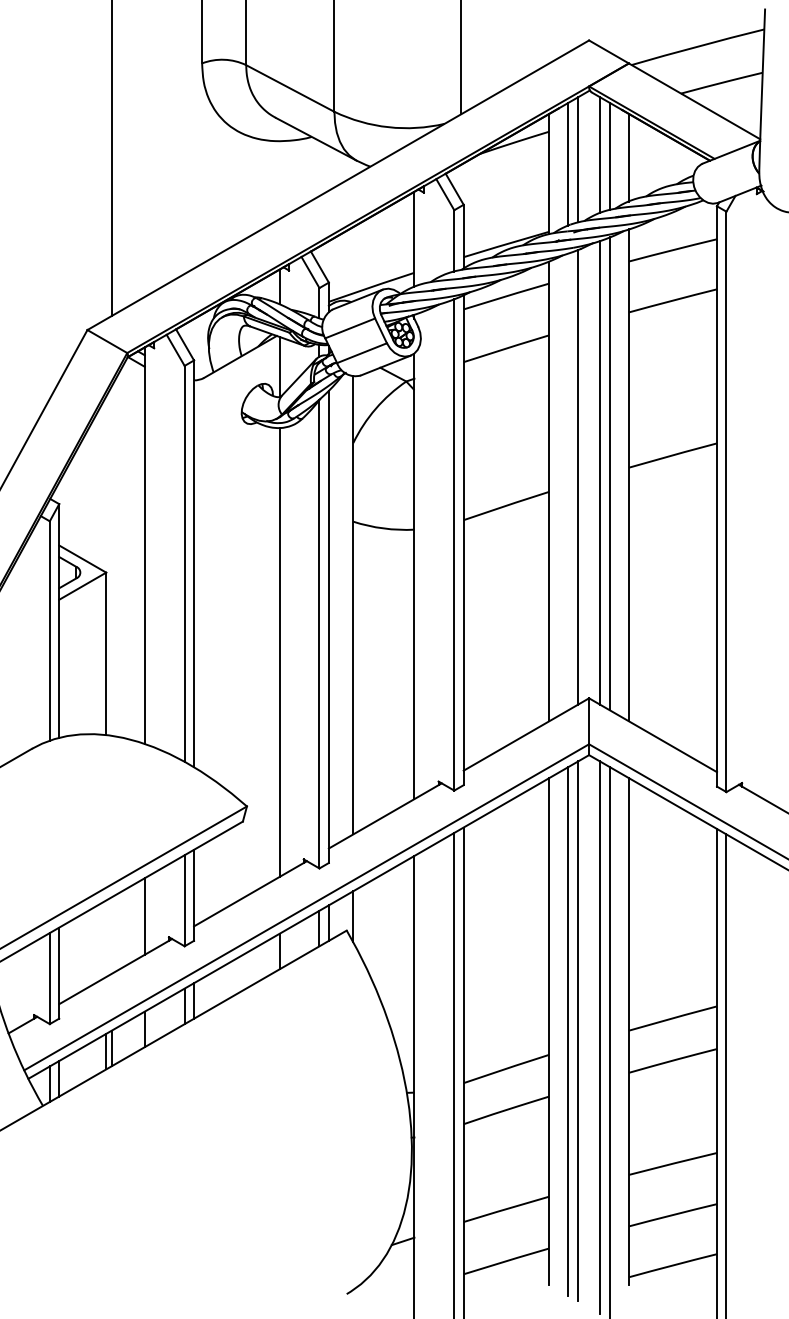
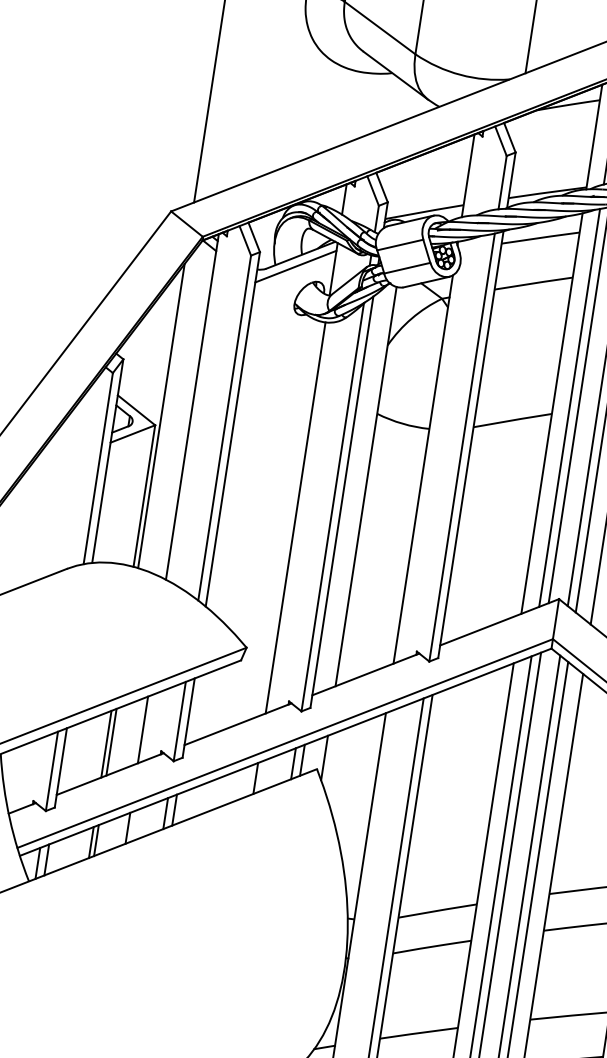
line: (236, 370) -> (295, 266), added
line: (568, 481) -> (570, 407), added
line: (111, 560) -> (161, 415), added
line: (111, 935) -> (111, 742), added
line: (106, 938) -> (106, 744), added

